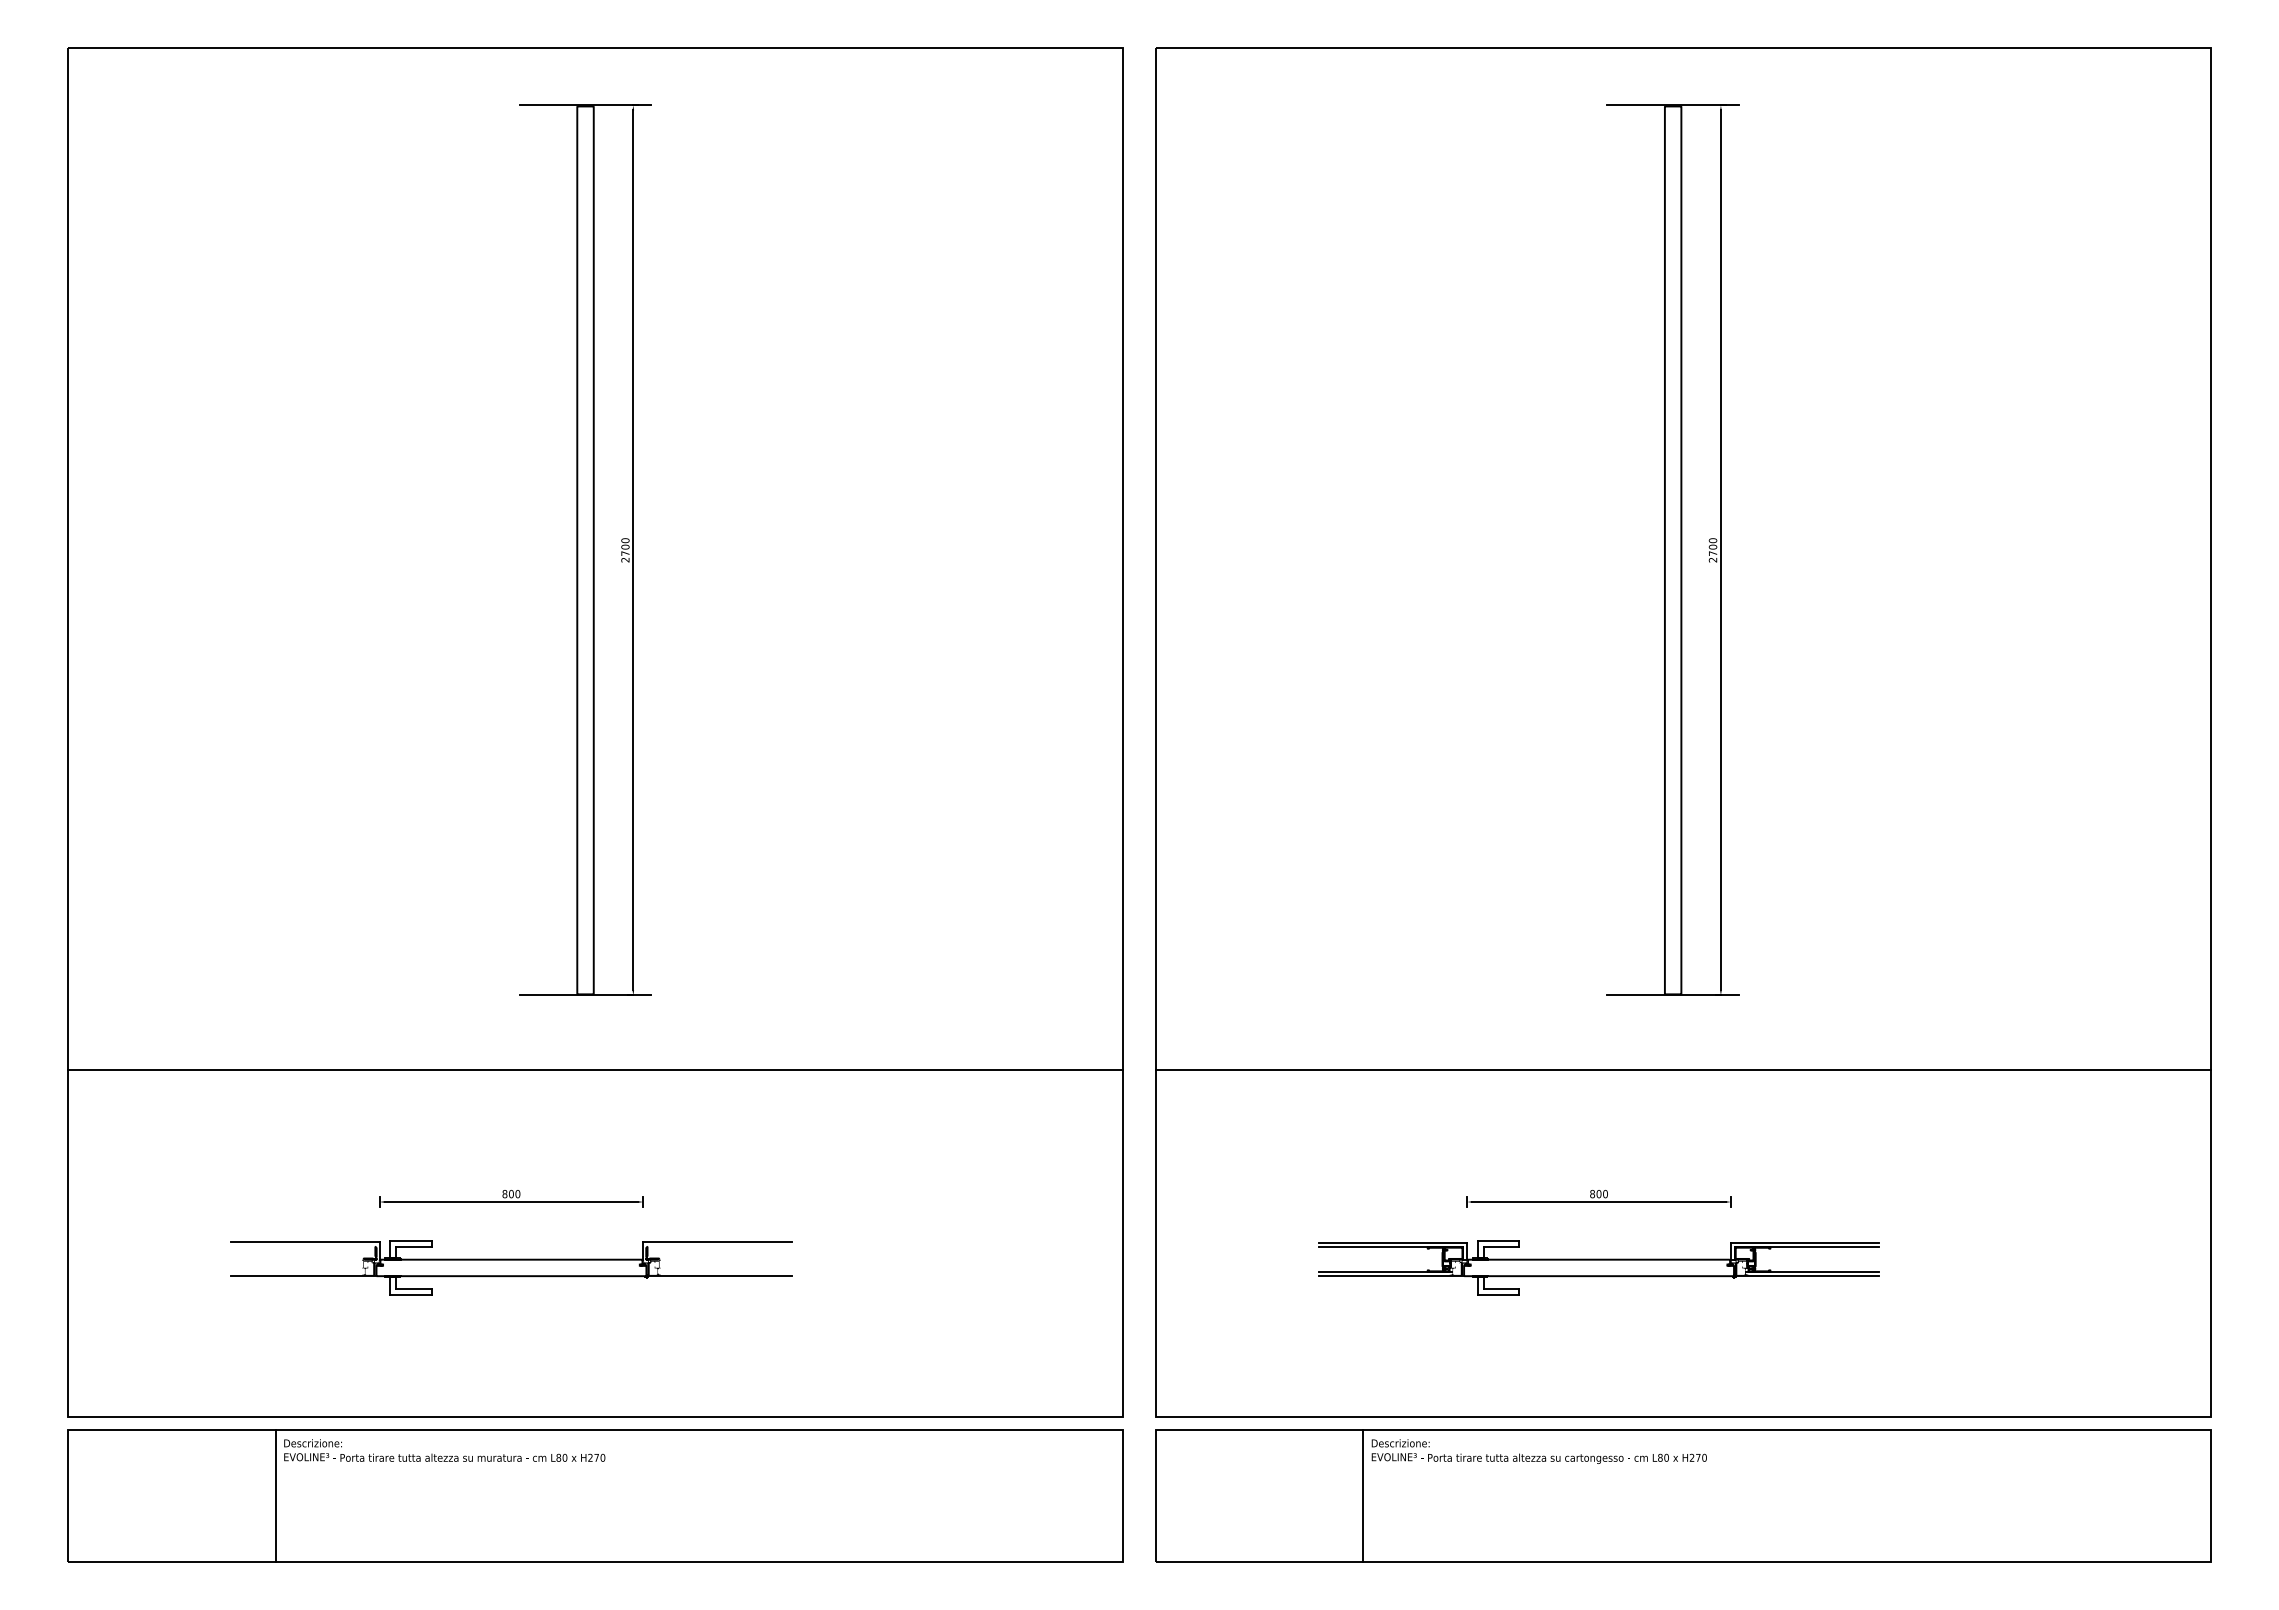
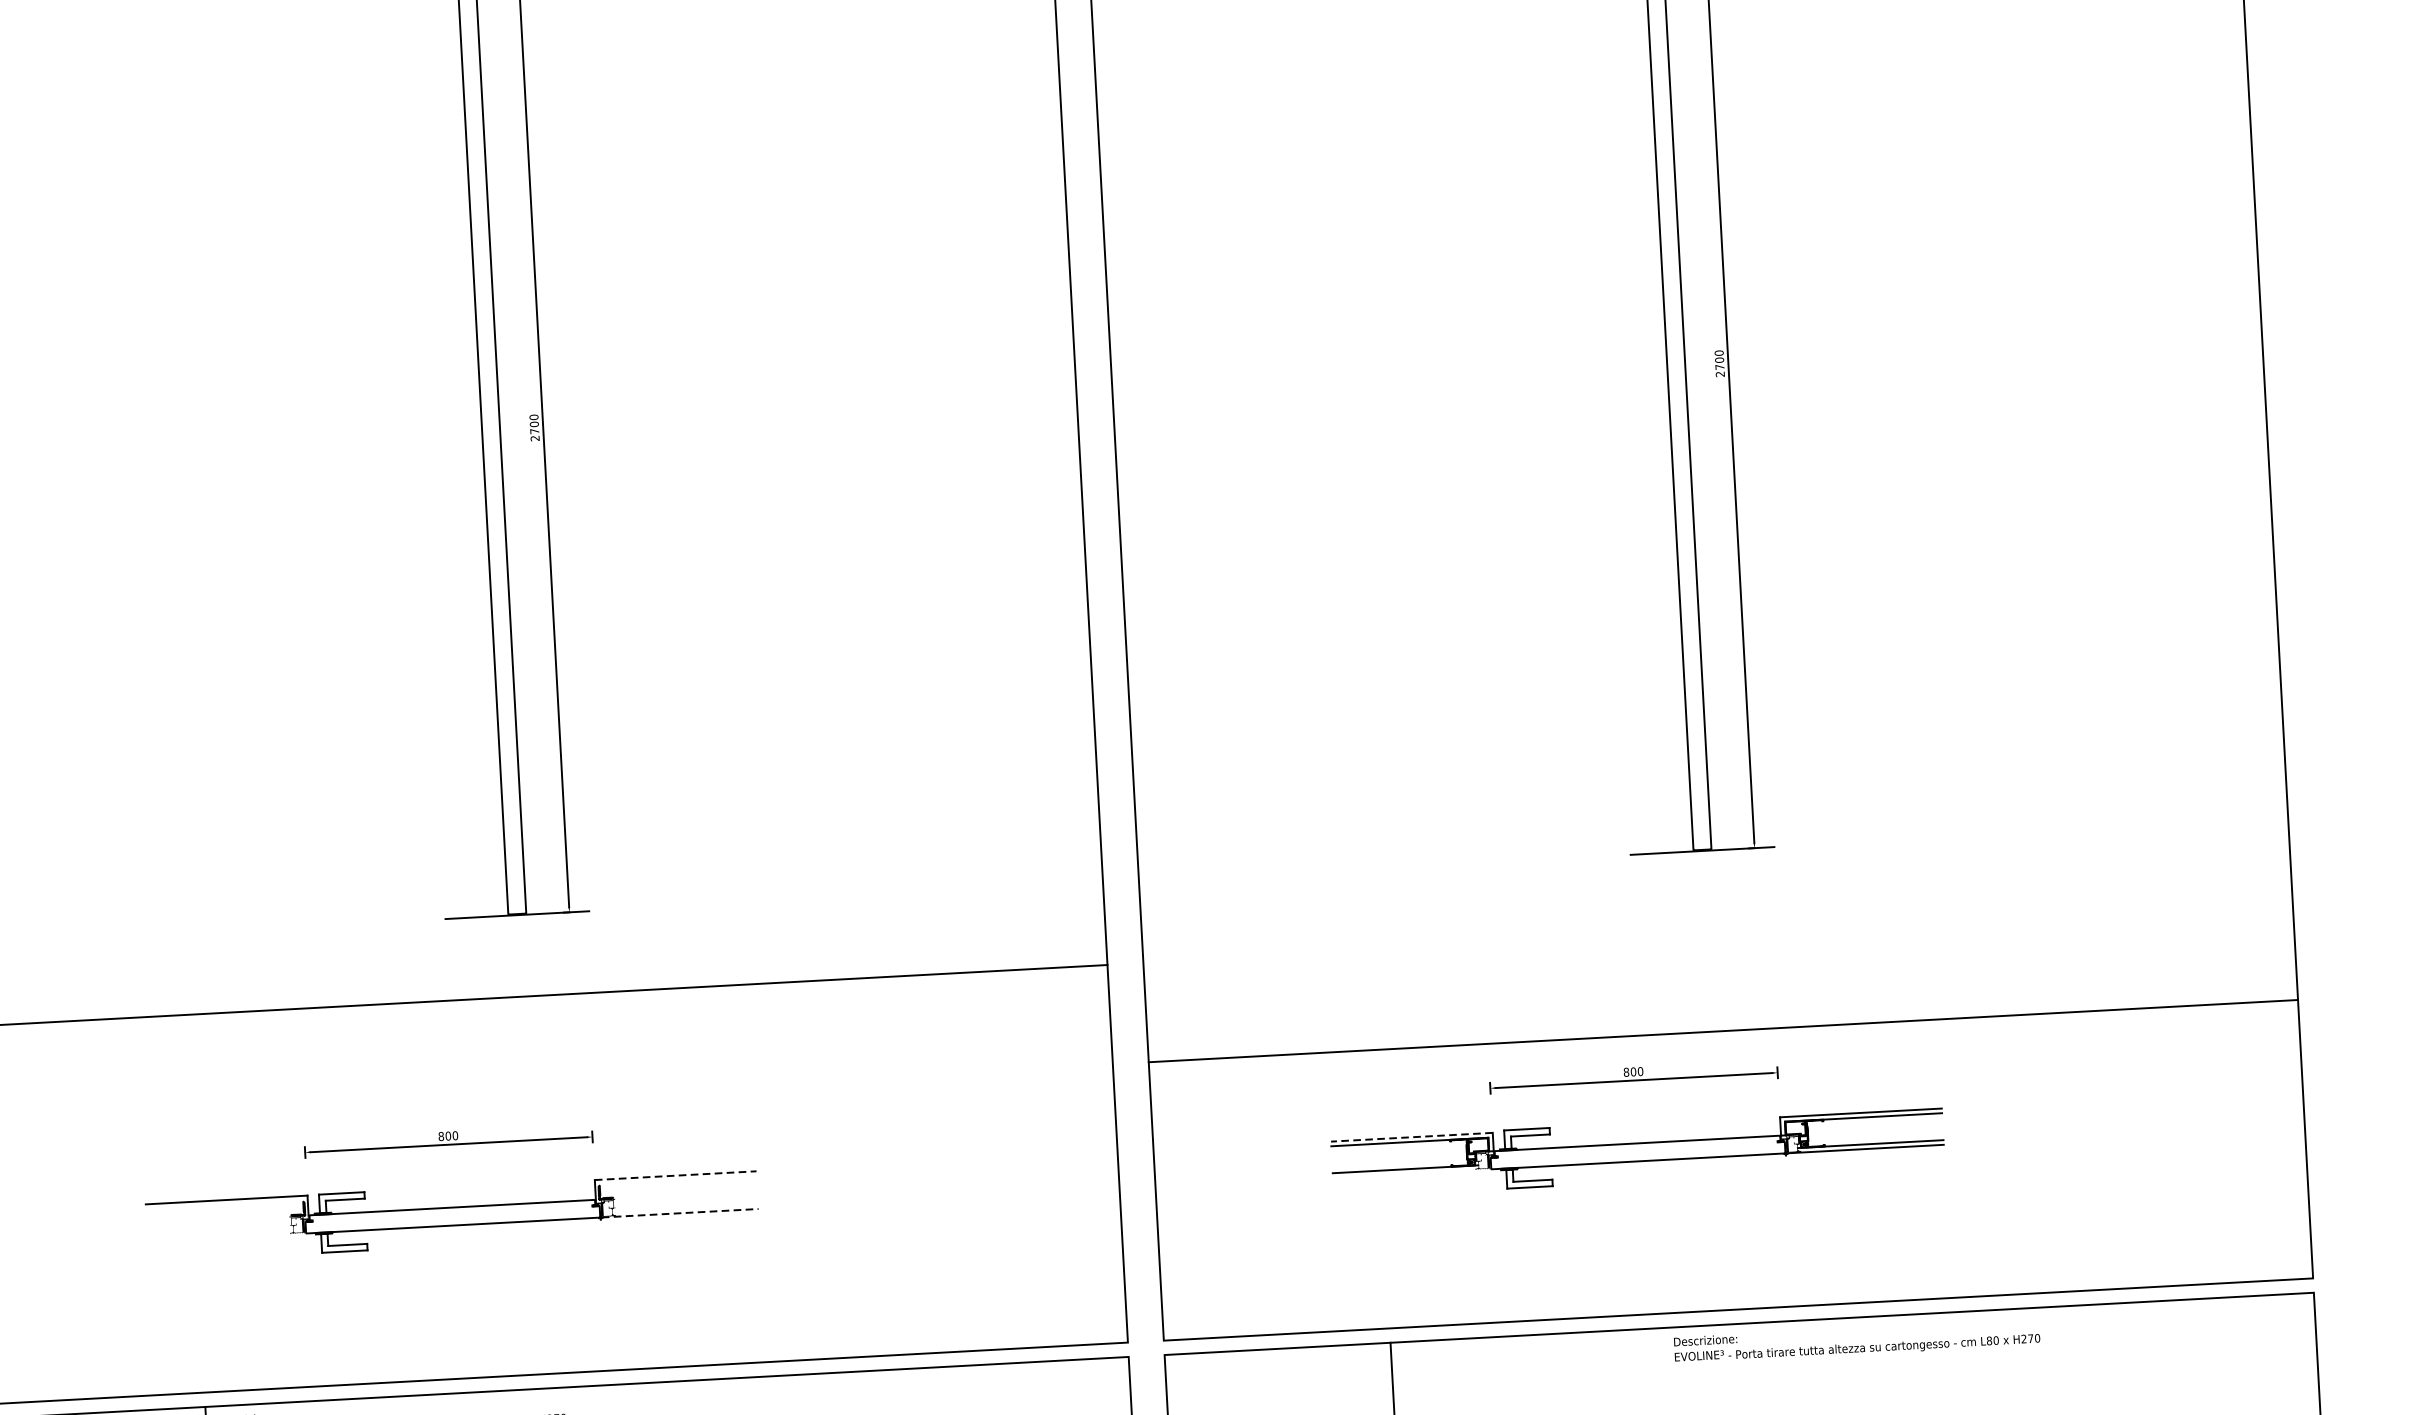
line: (1682, 1070) -> (1722, 1031), moved
line: (717, 1241) -> (675, 1175), solid -> dashed
line: (1392, 1242) -> (1411, 1136), solid -> dashed
line: (303, 1276) -> (226, 1238), removed
line: (719, 1276) -> (679, 1213), solid -> dashed
line: (1390, 1276) -> (1411, 1174), removed
text: (1538, 1451) -> (1856, 1341), moved

